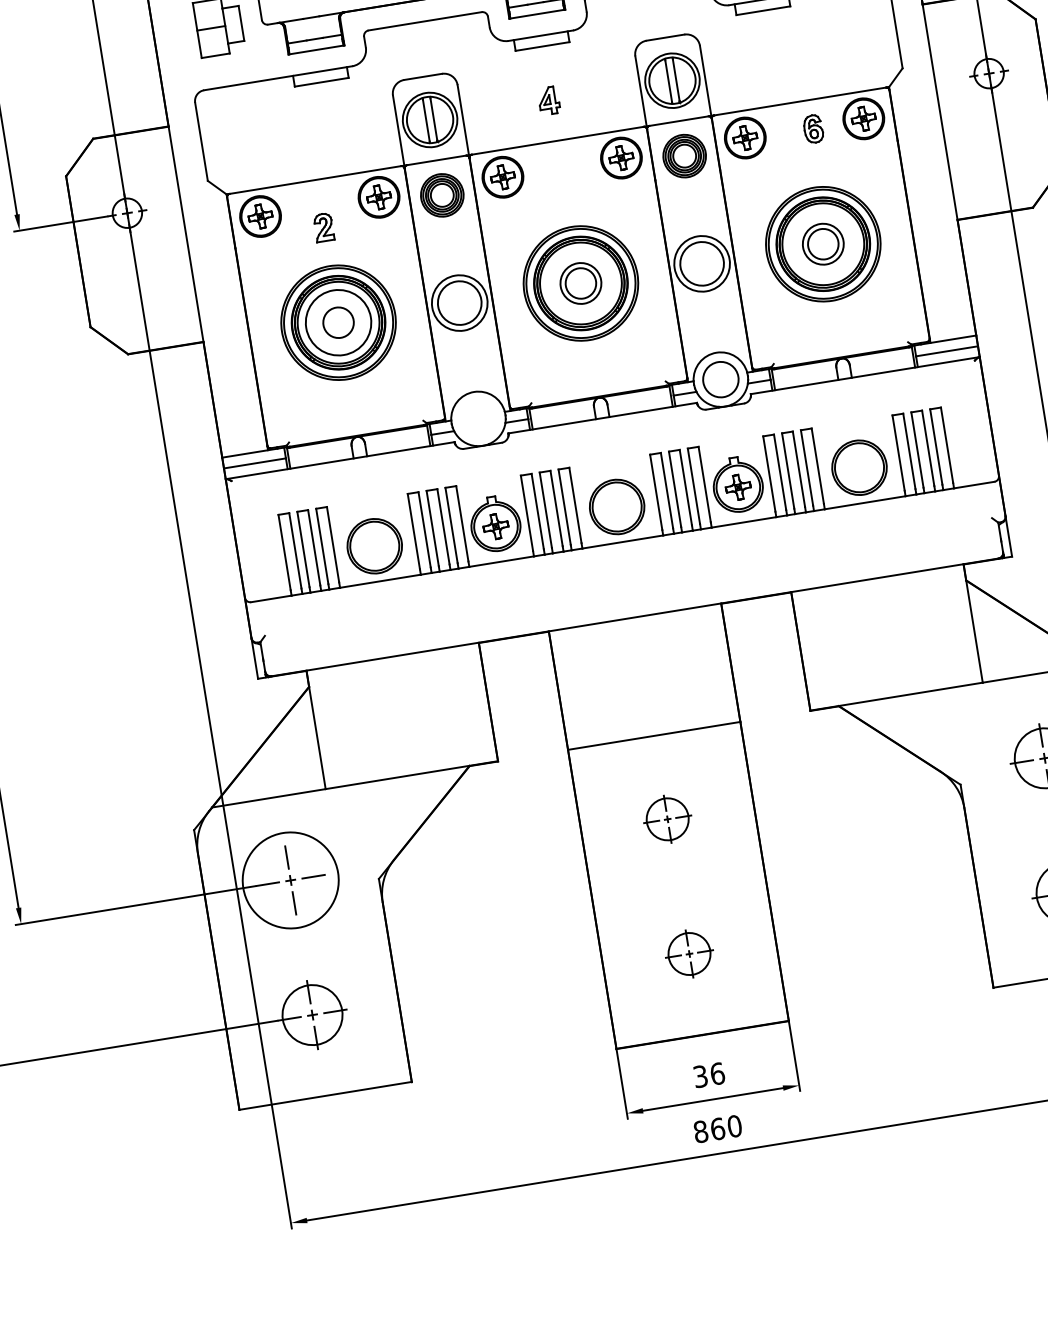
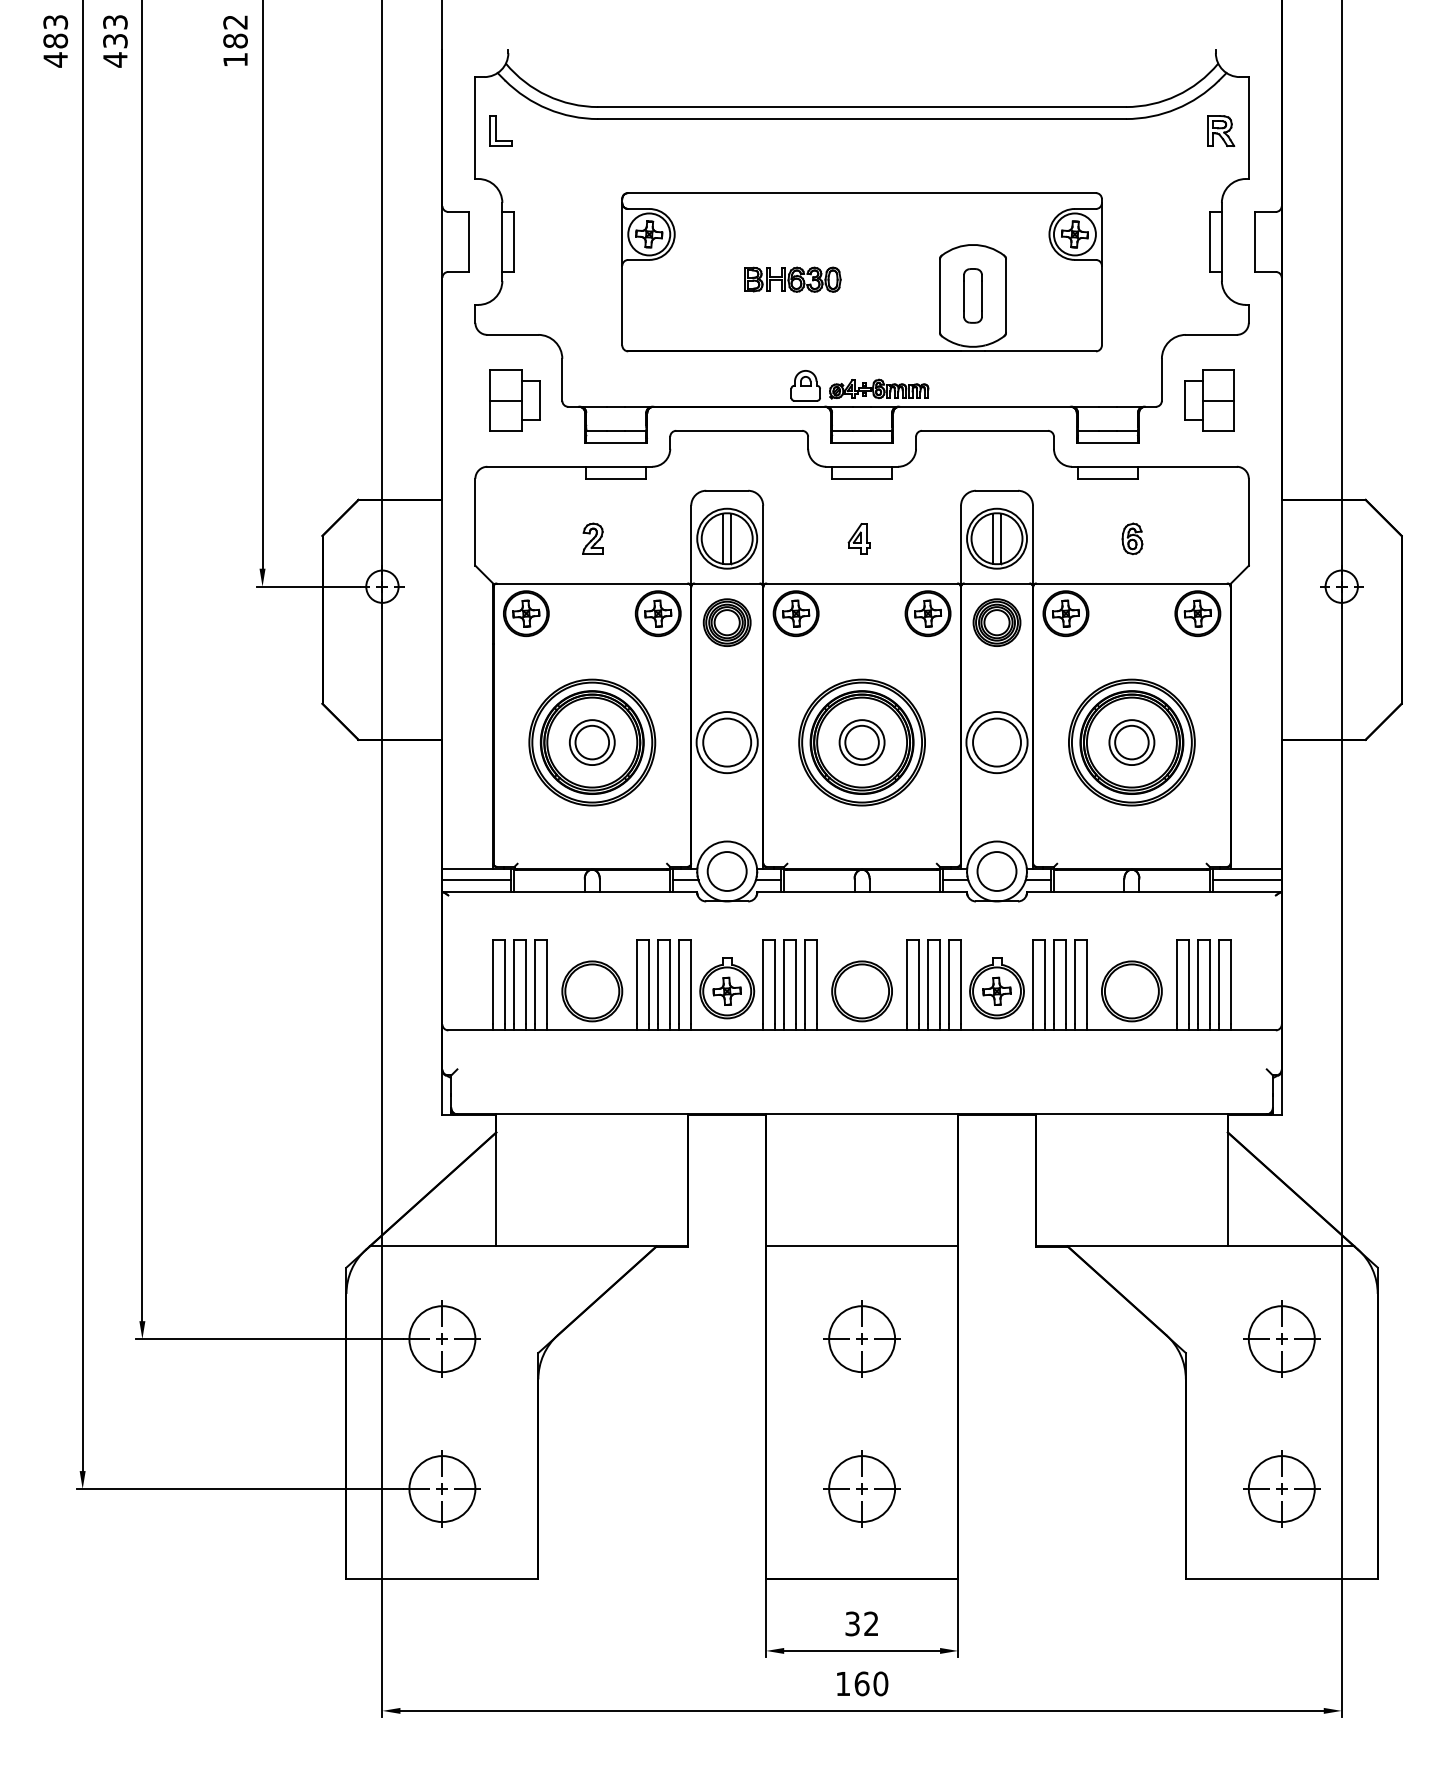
part: (813, 128) -> (1132, 538), moved
part: (323, 227) -> (592, 538), moved
circle: (337, 322) -> (591, 742), size x0.62
circle: (477, 419) -> (726, 871), added
part: (667, 818) -> (861, 1338), size x1.43
circle: (290, 880) -> (442, 1339), size x0.62
part: (688, 953) -> (861, 1488), size x1.43
text: (717, 1073) -> (871, 1623), 36 -> 32
text: (701, 1131) -> (843, 1683), 860 -> 160

